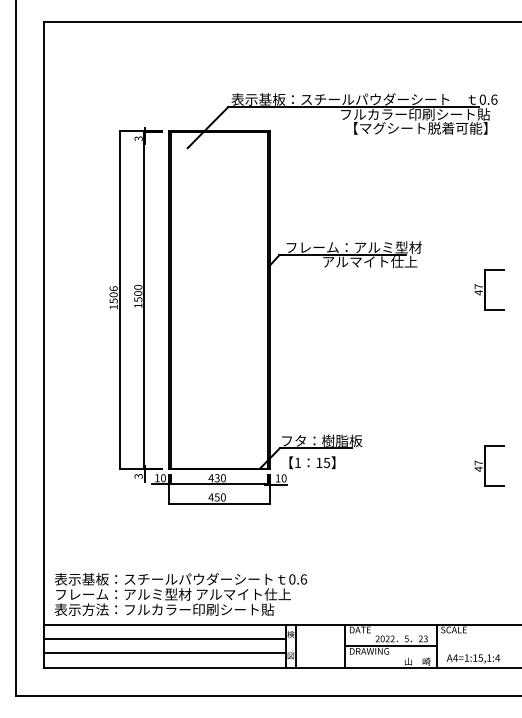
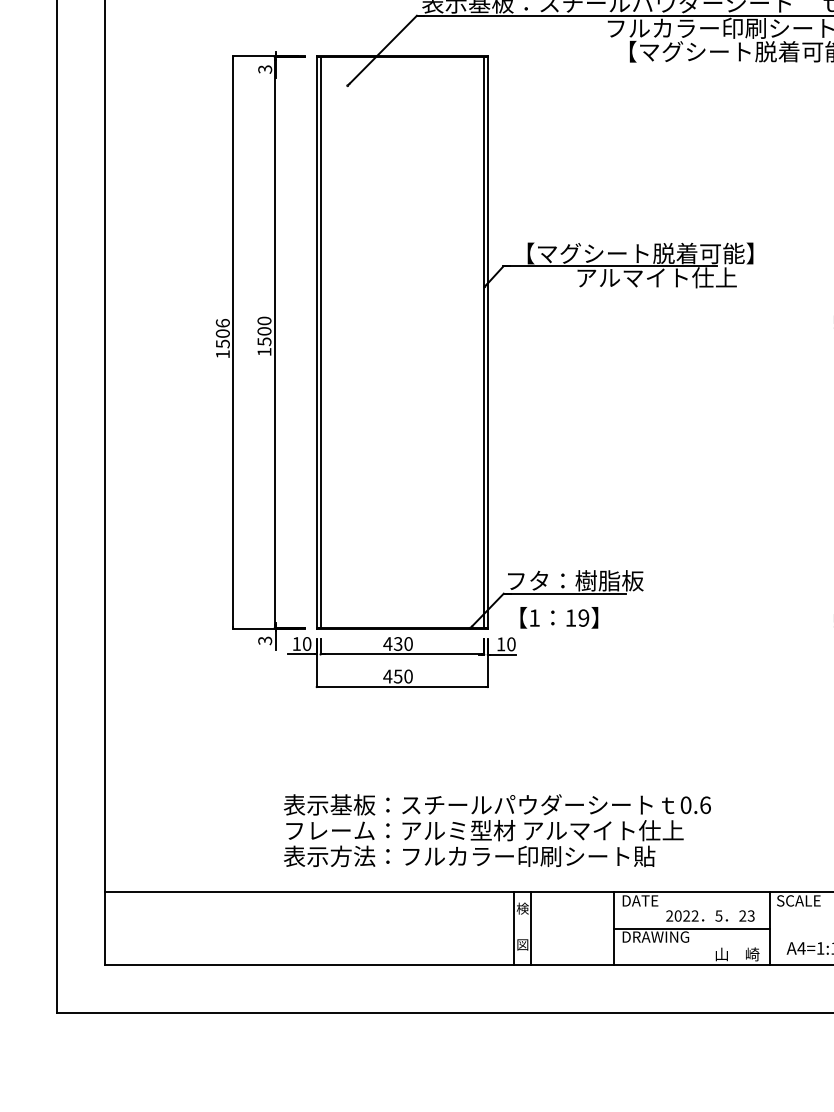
text: (356, 247) -> (633, 253), フレーム：アルミ型材 -> 【マグシート脱着可能】
text: (326, 462) -> (583, 617), 15 -> 19
text: (180, 594) -> (496, 830), moved
line: (164, 639) -> (308, 917), removed
line: (164, 653) -> (308, 940), removed

